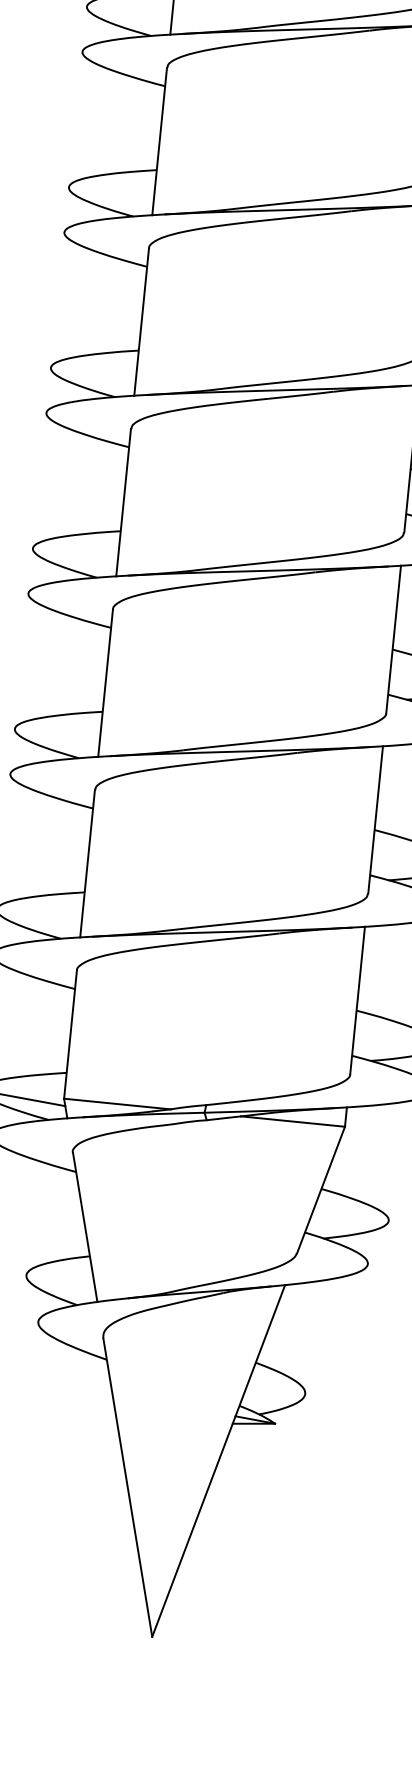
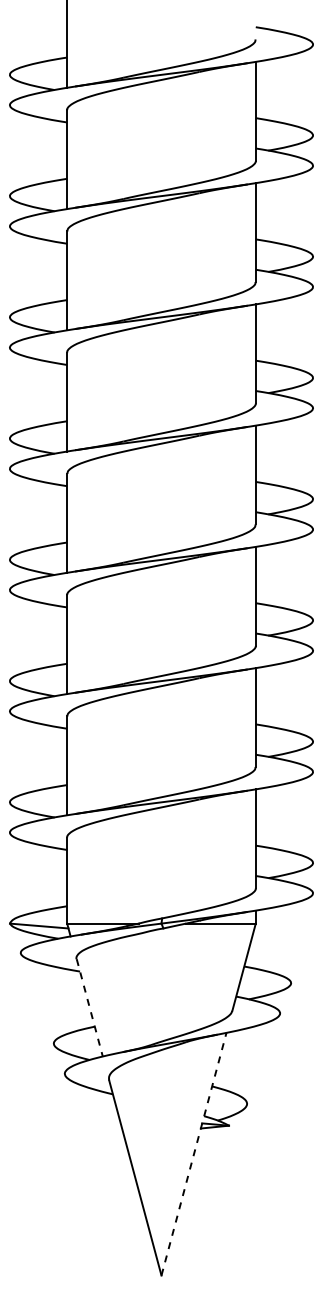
line: (84, 1228) -> (89, 1008), solid -> dashed
line: (219, 1461) -> (194, 1154), solid -> dashed

